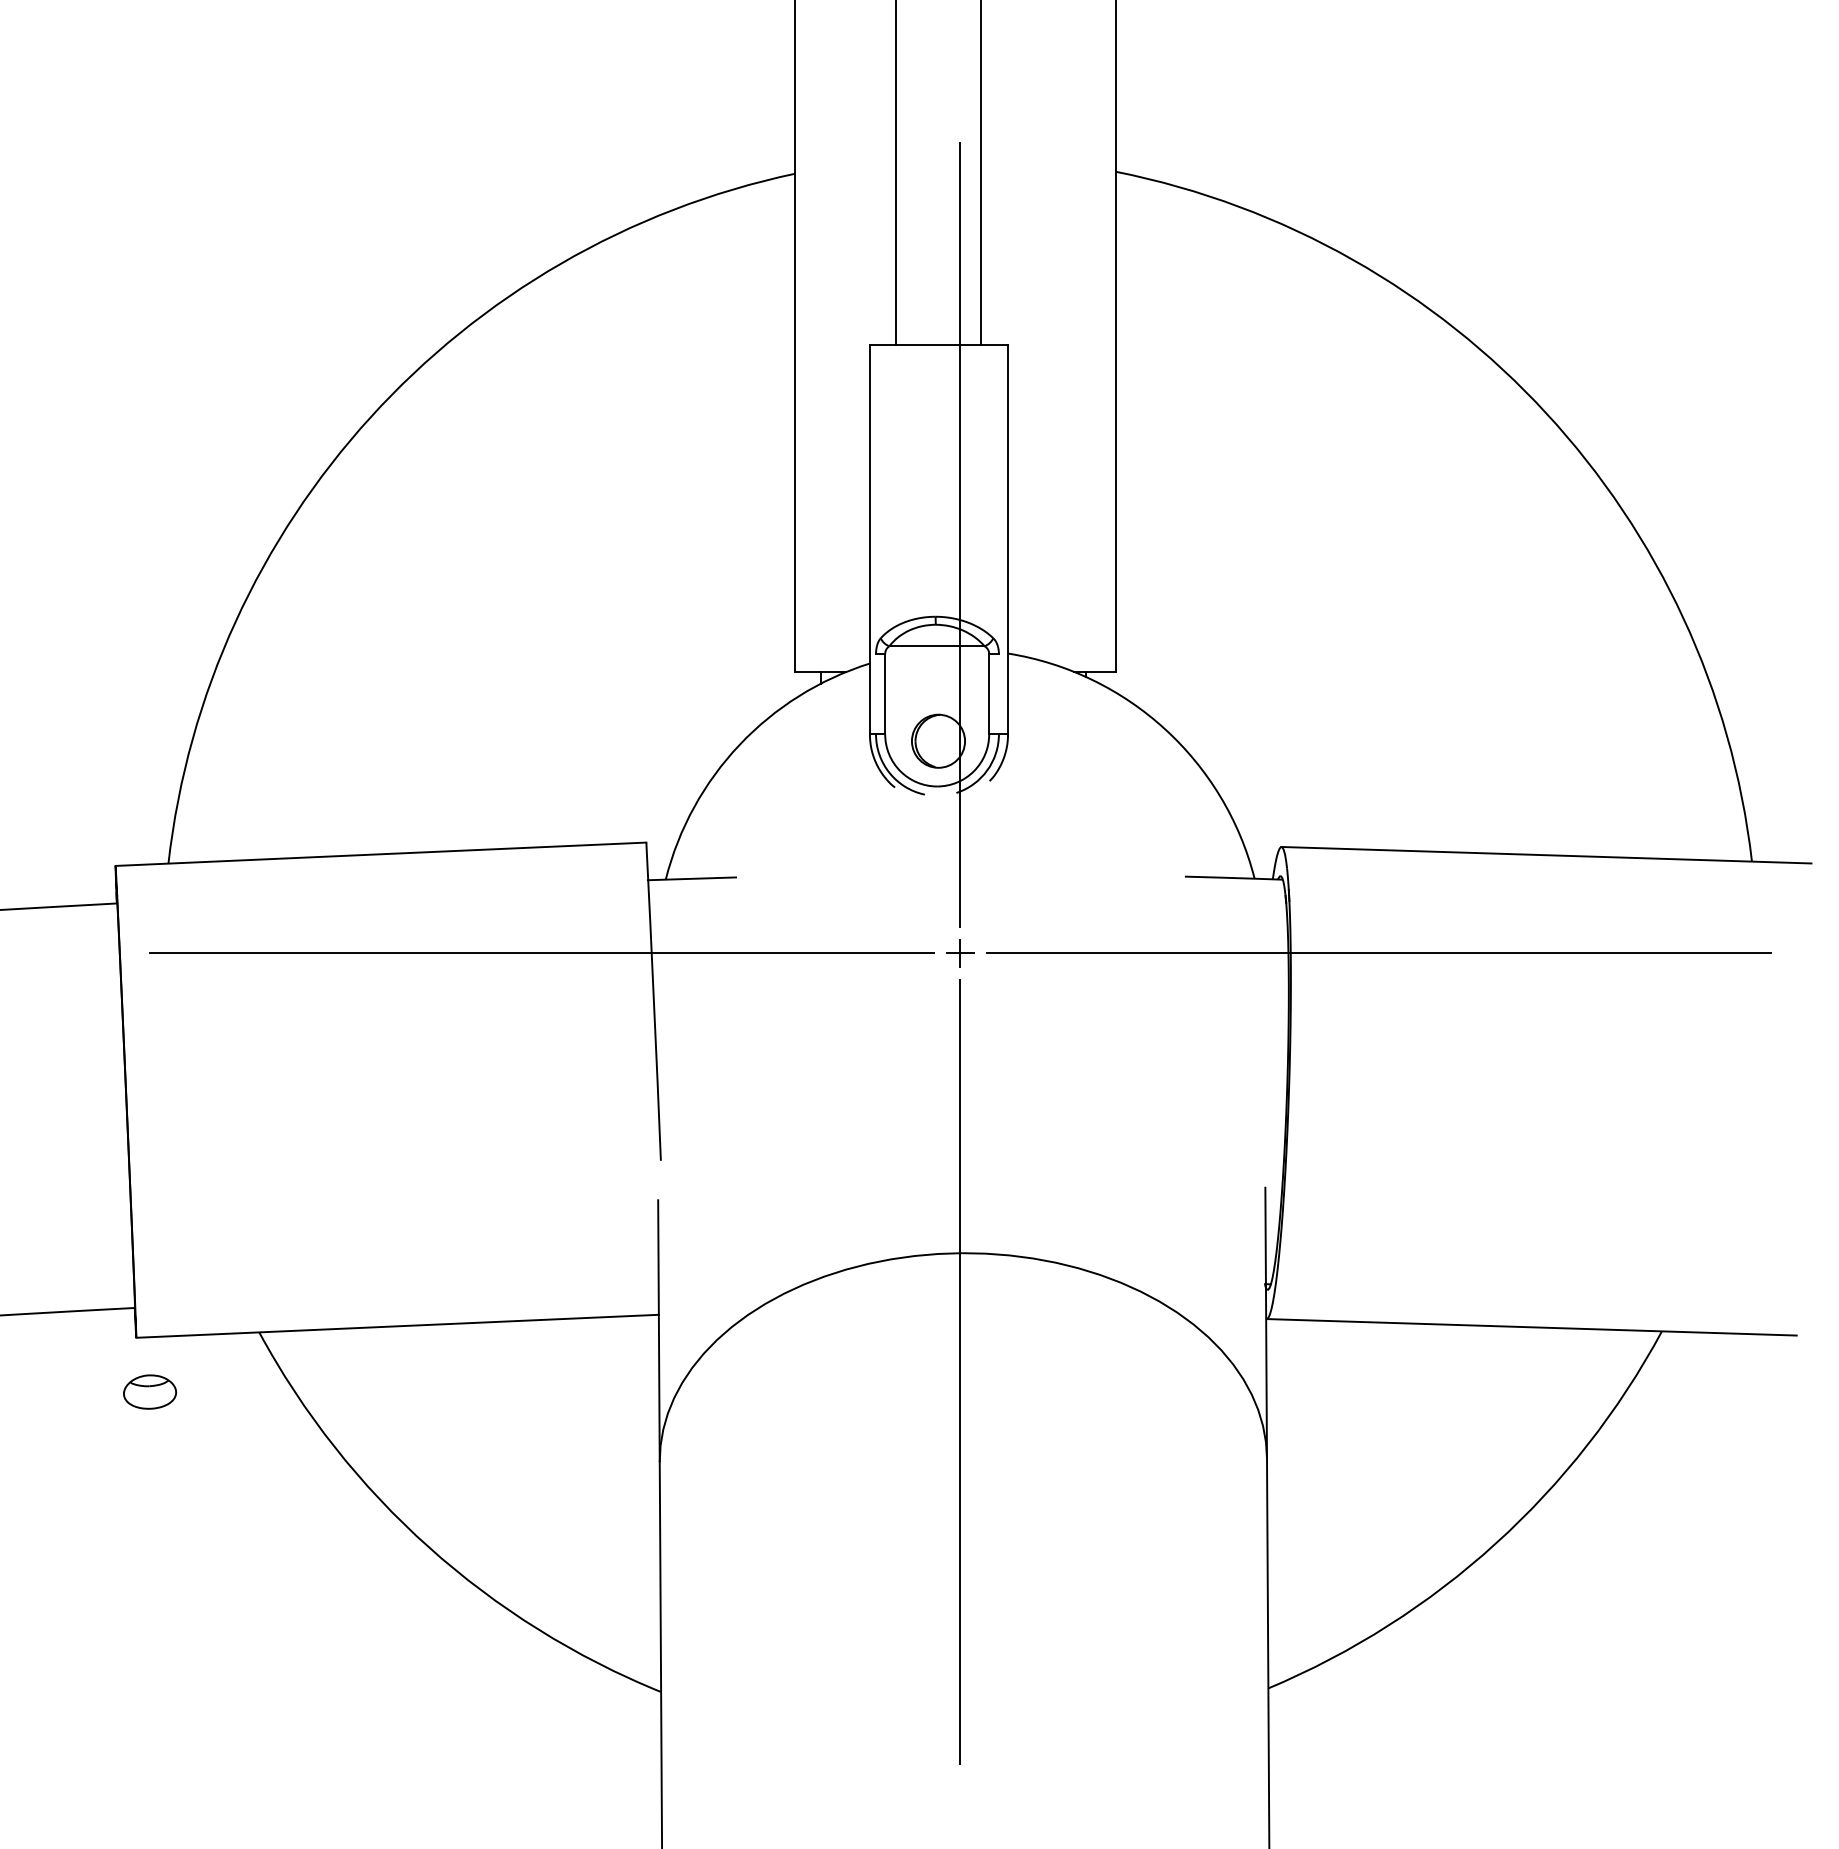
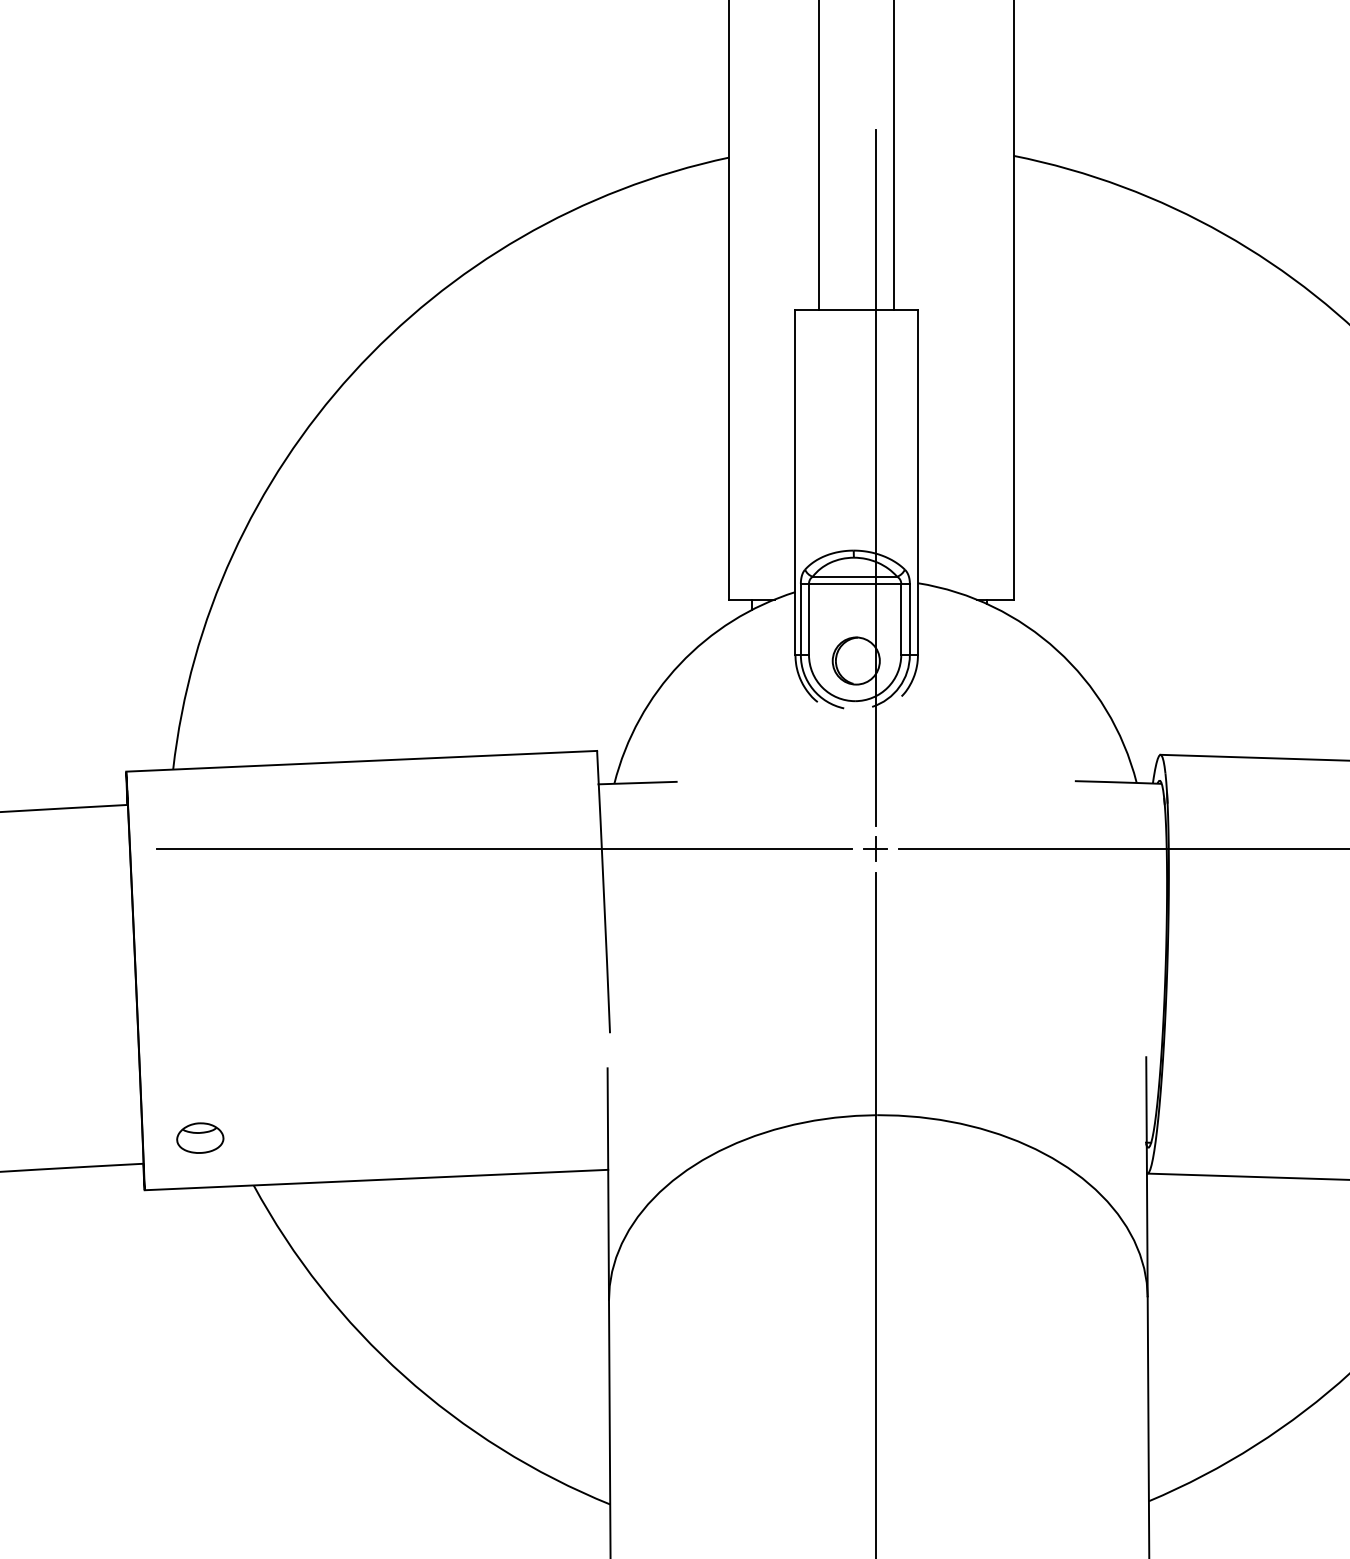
line: (937, 654) -> (855, 584), added
line: (876, 694) -> (801, 619), added
line: (998, 694) -> (909, 619), added
part: (150, 1391) -> (200, 1137), moved

